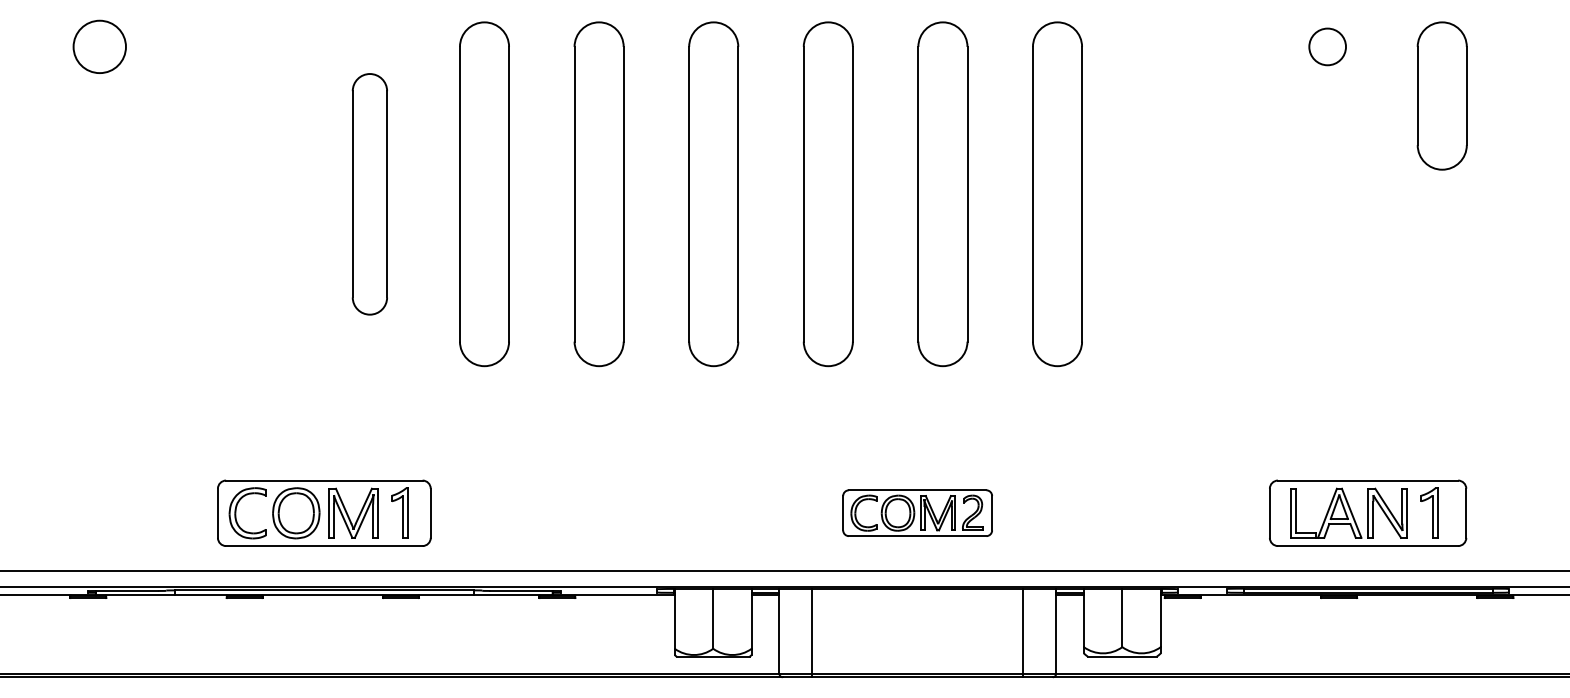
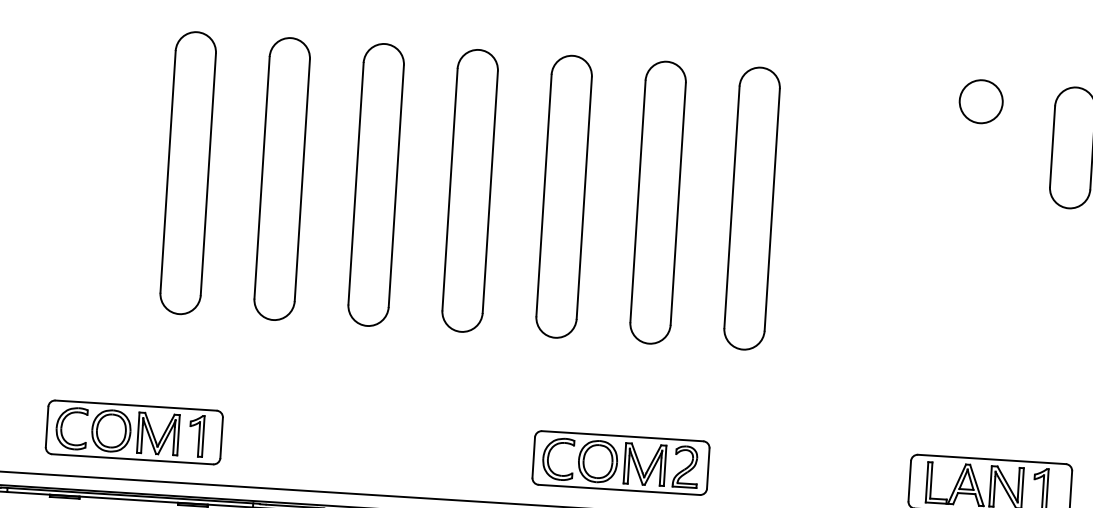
circle: (1327, 46) -> (981, 101), size x1.43
part: (369, 194) -> (187, 173), size x1.43
part: (917, 512) -> (620, 462), size x1.43

